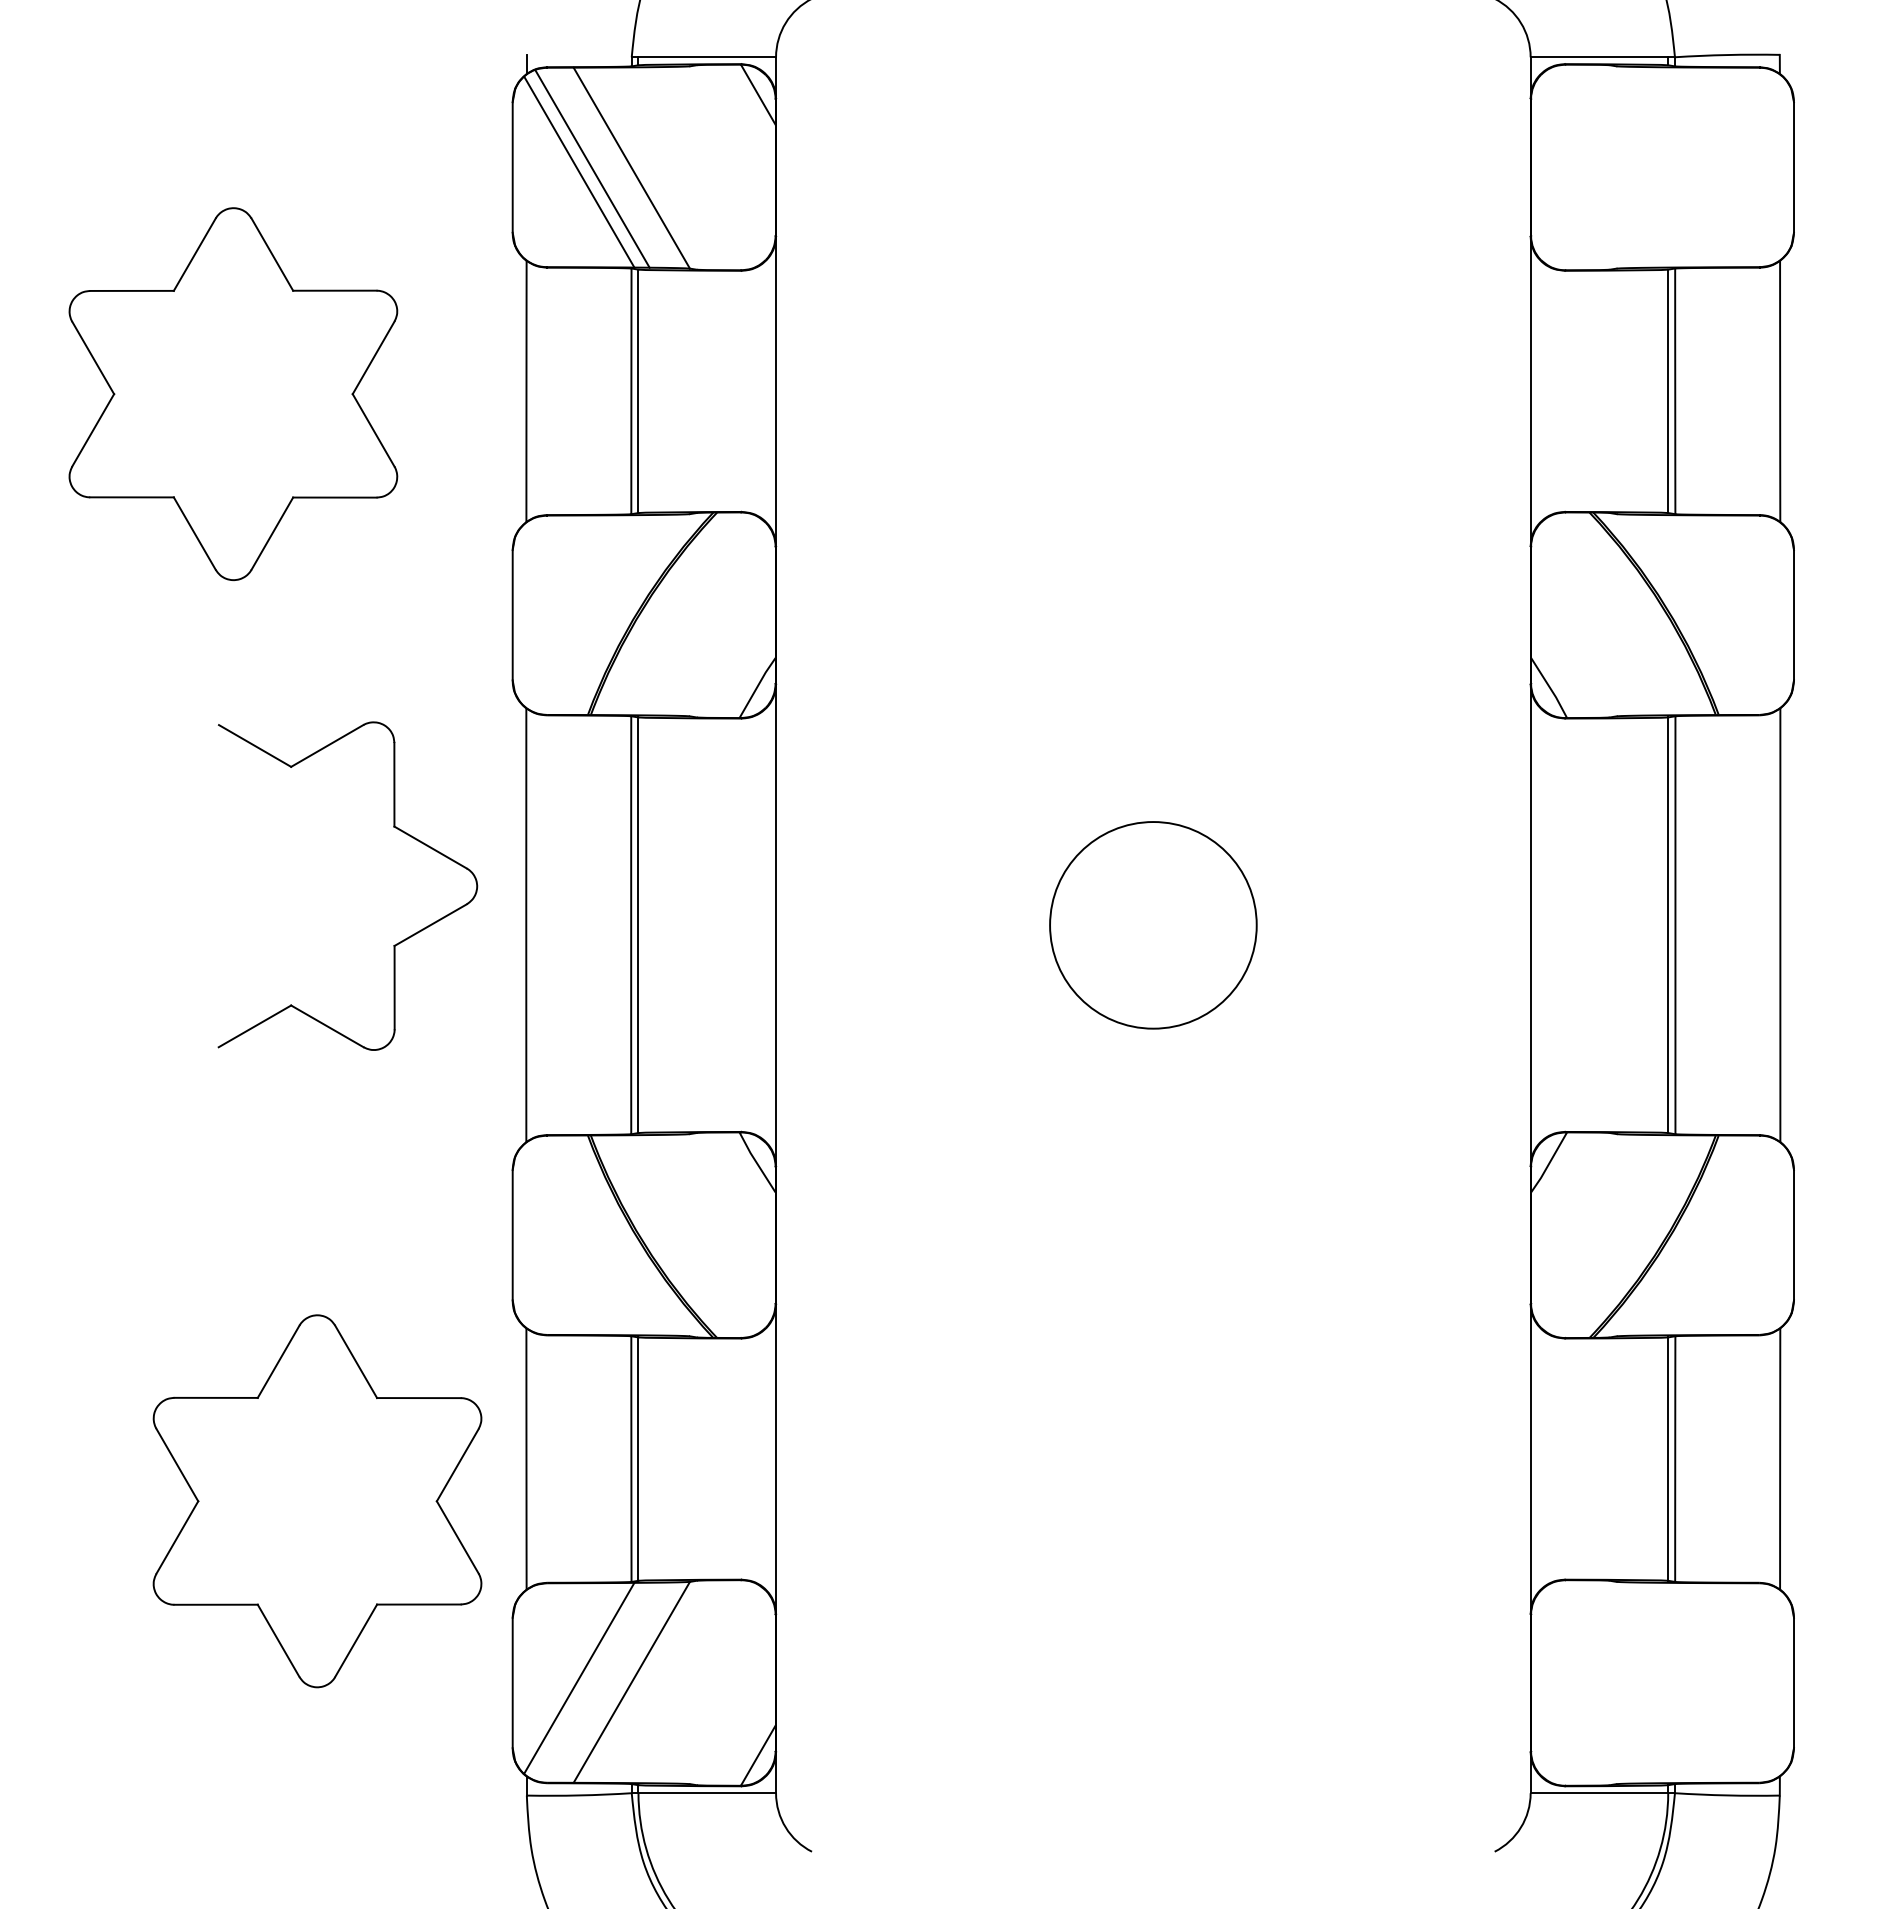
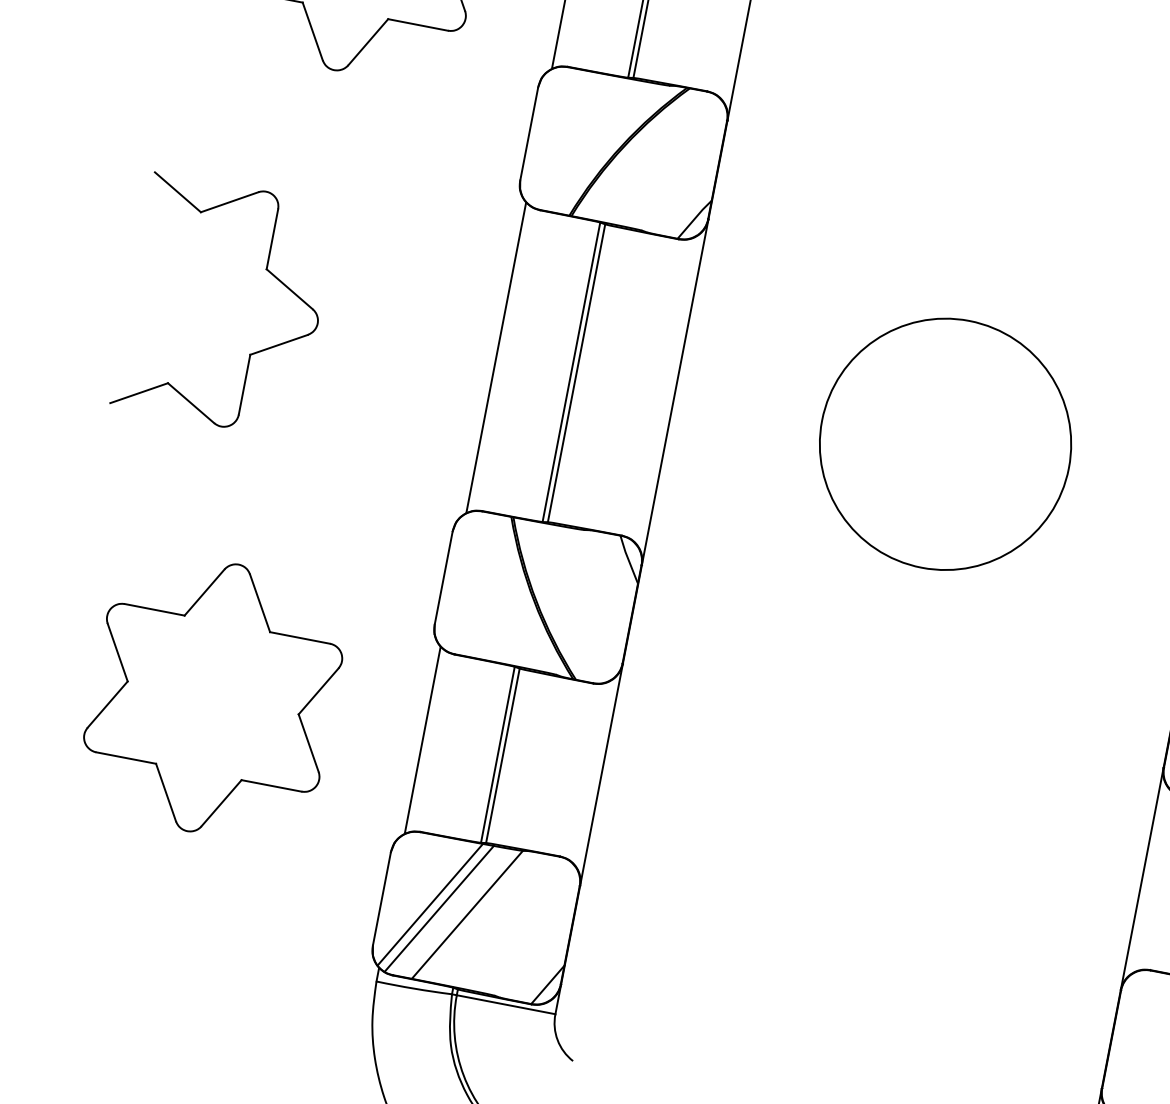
part: (393, 827) -> (265, 269), moved
circle: (1153, 925) -> (945, 444), size x1.67
part: (317, 1501) -> (213, 698), moved
line: (592, 1681) -> (439, 908), added

